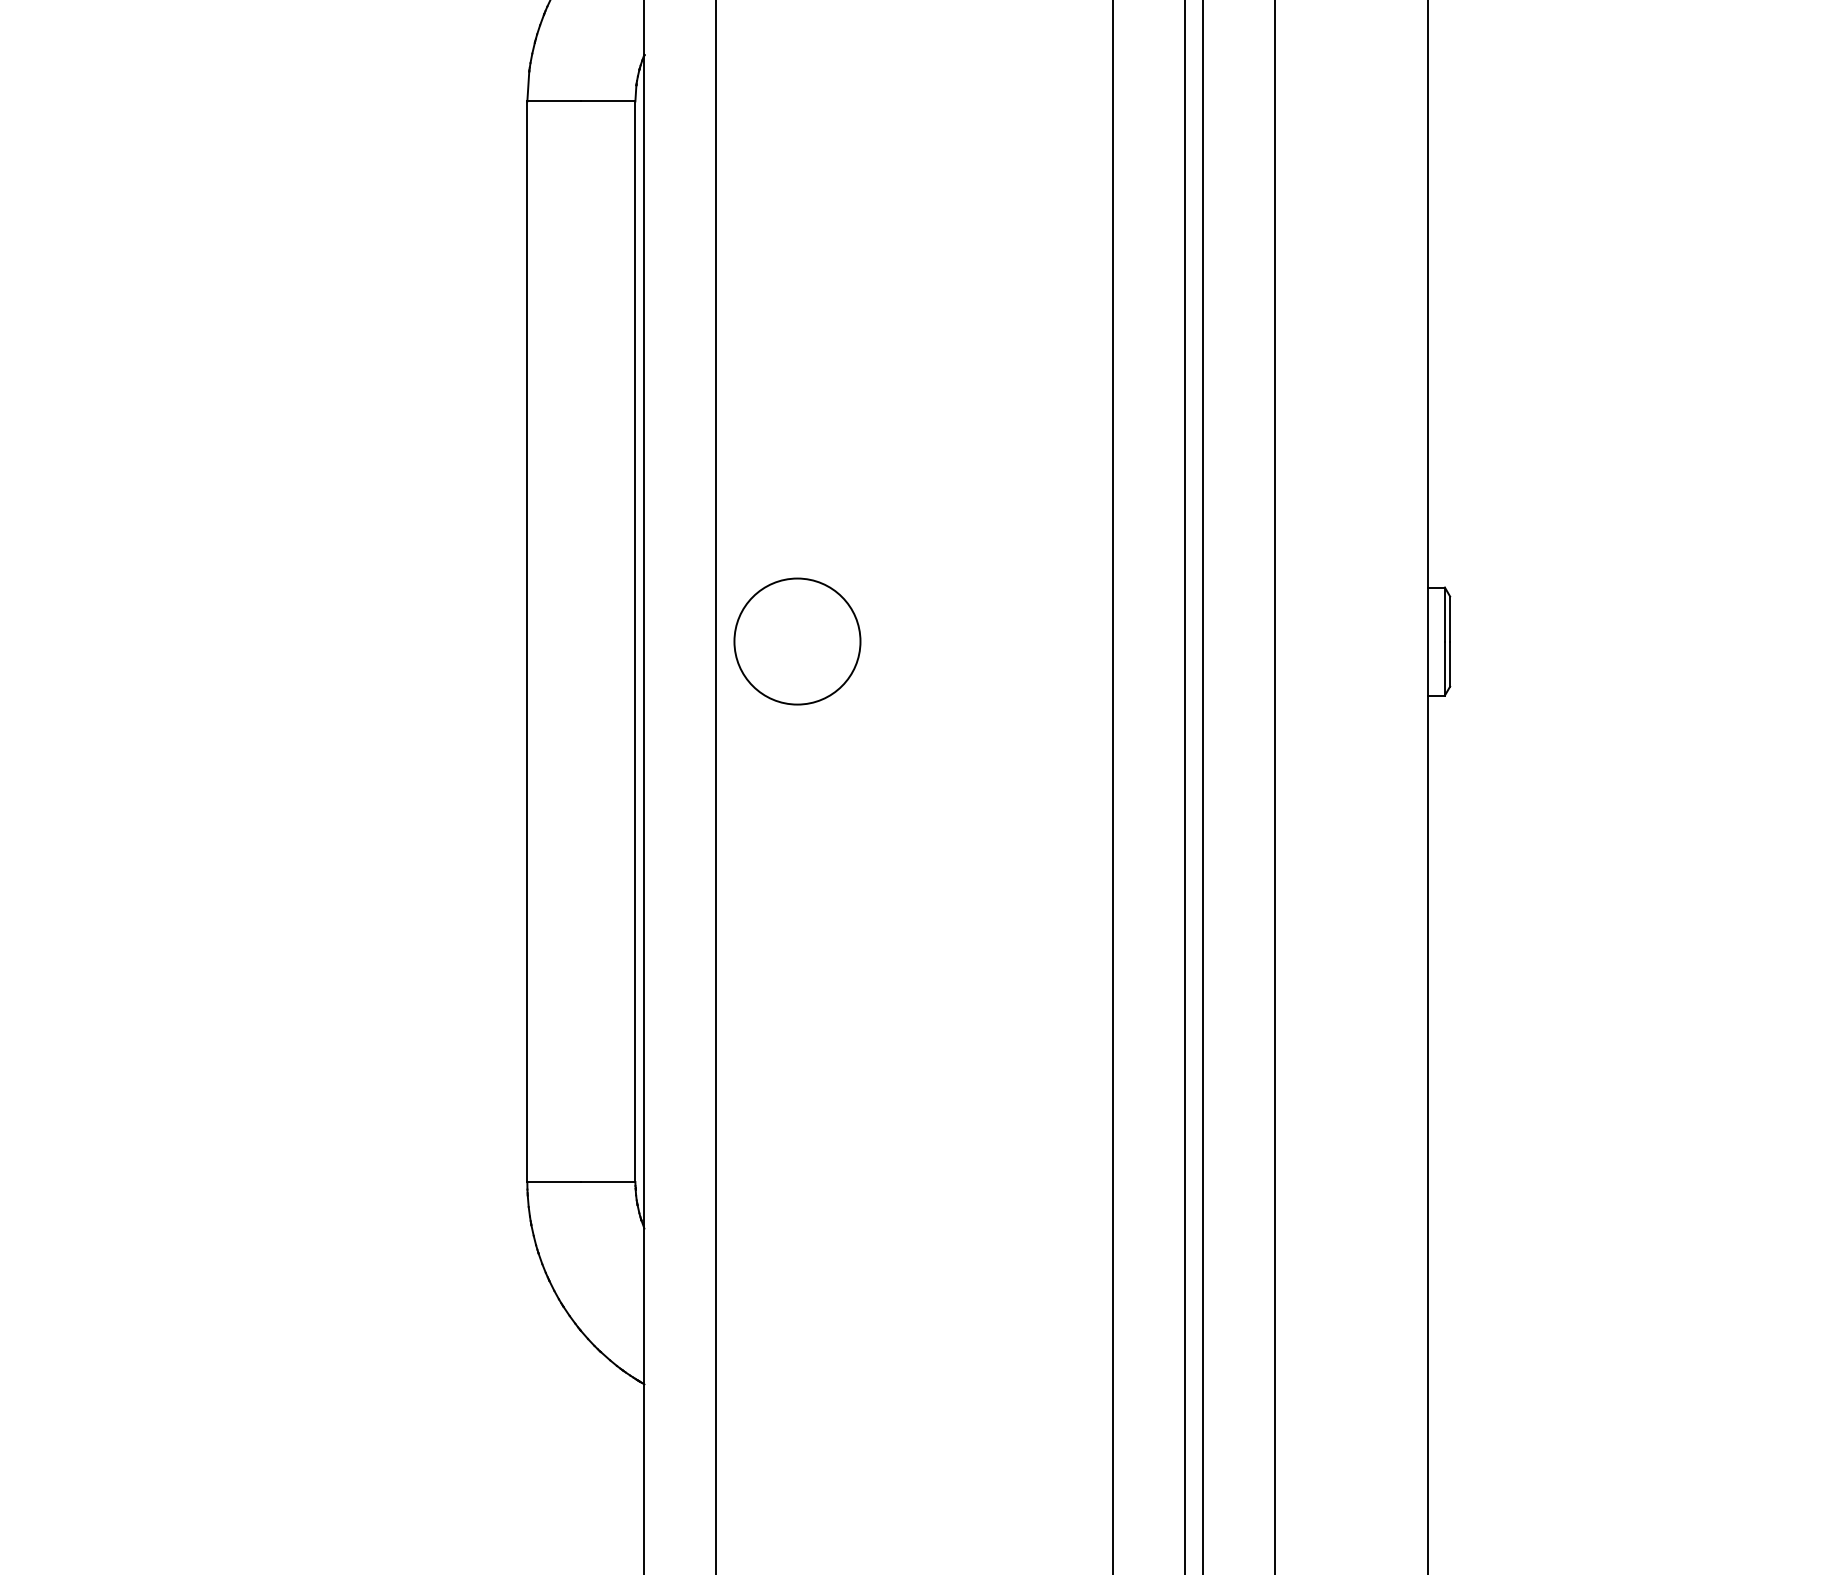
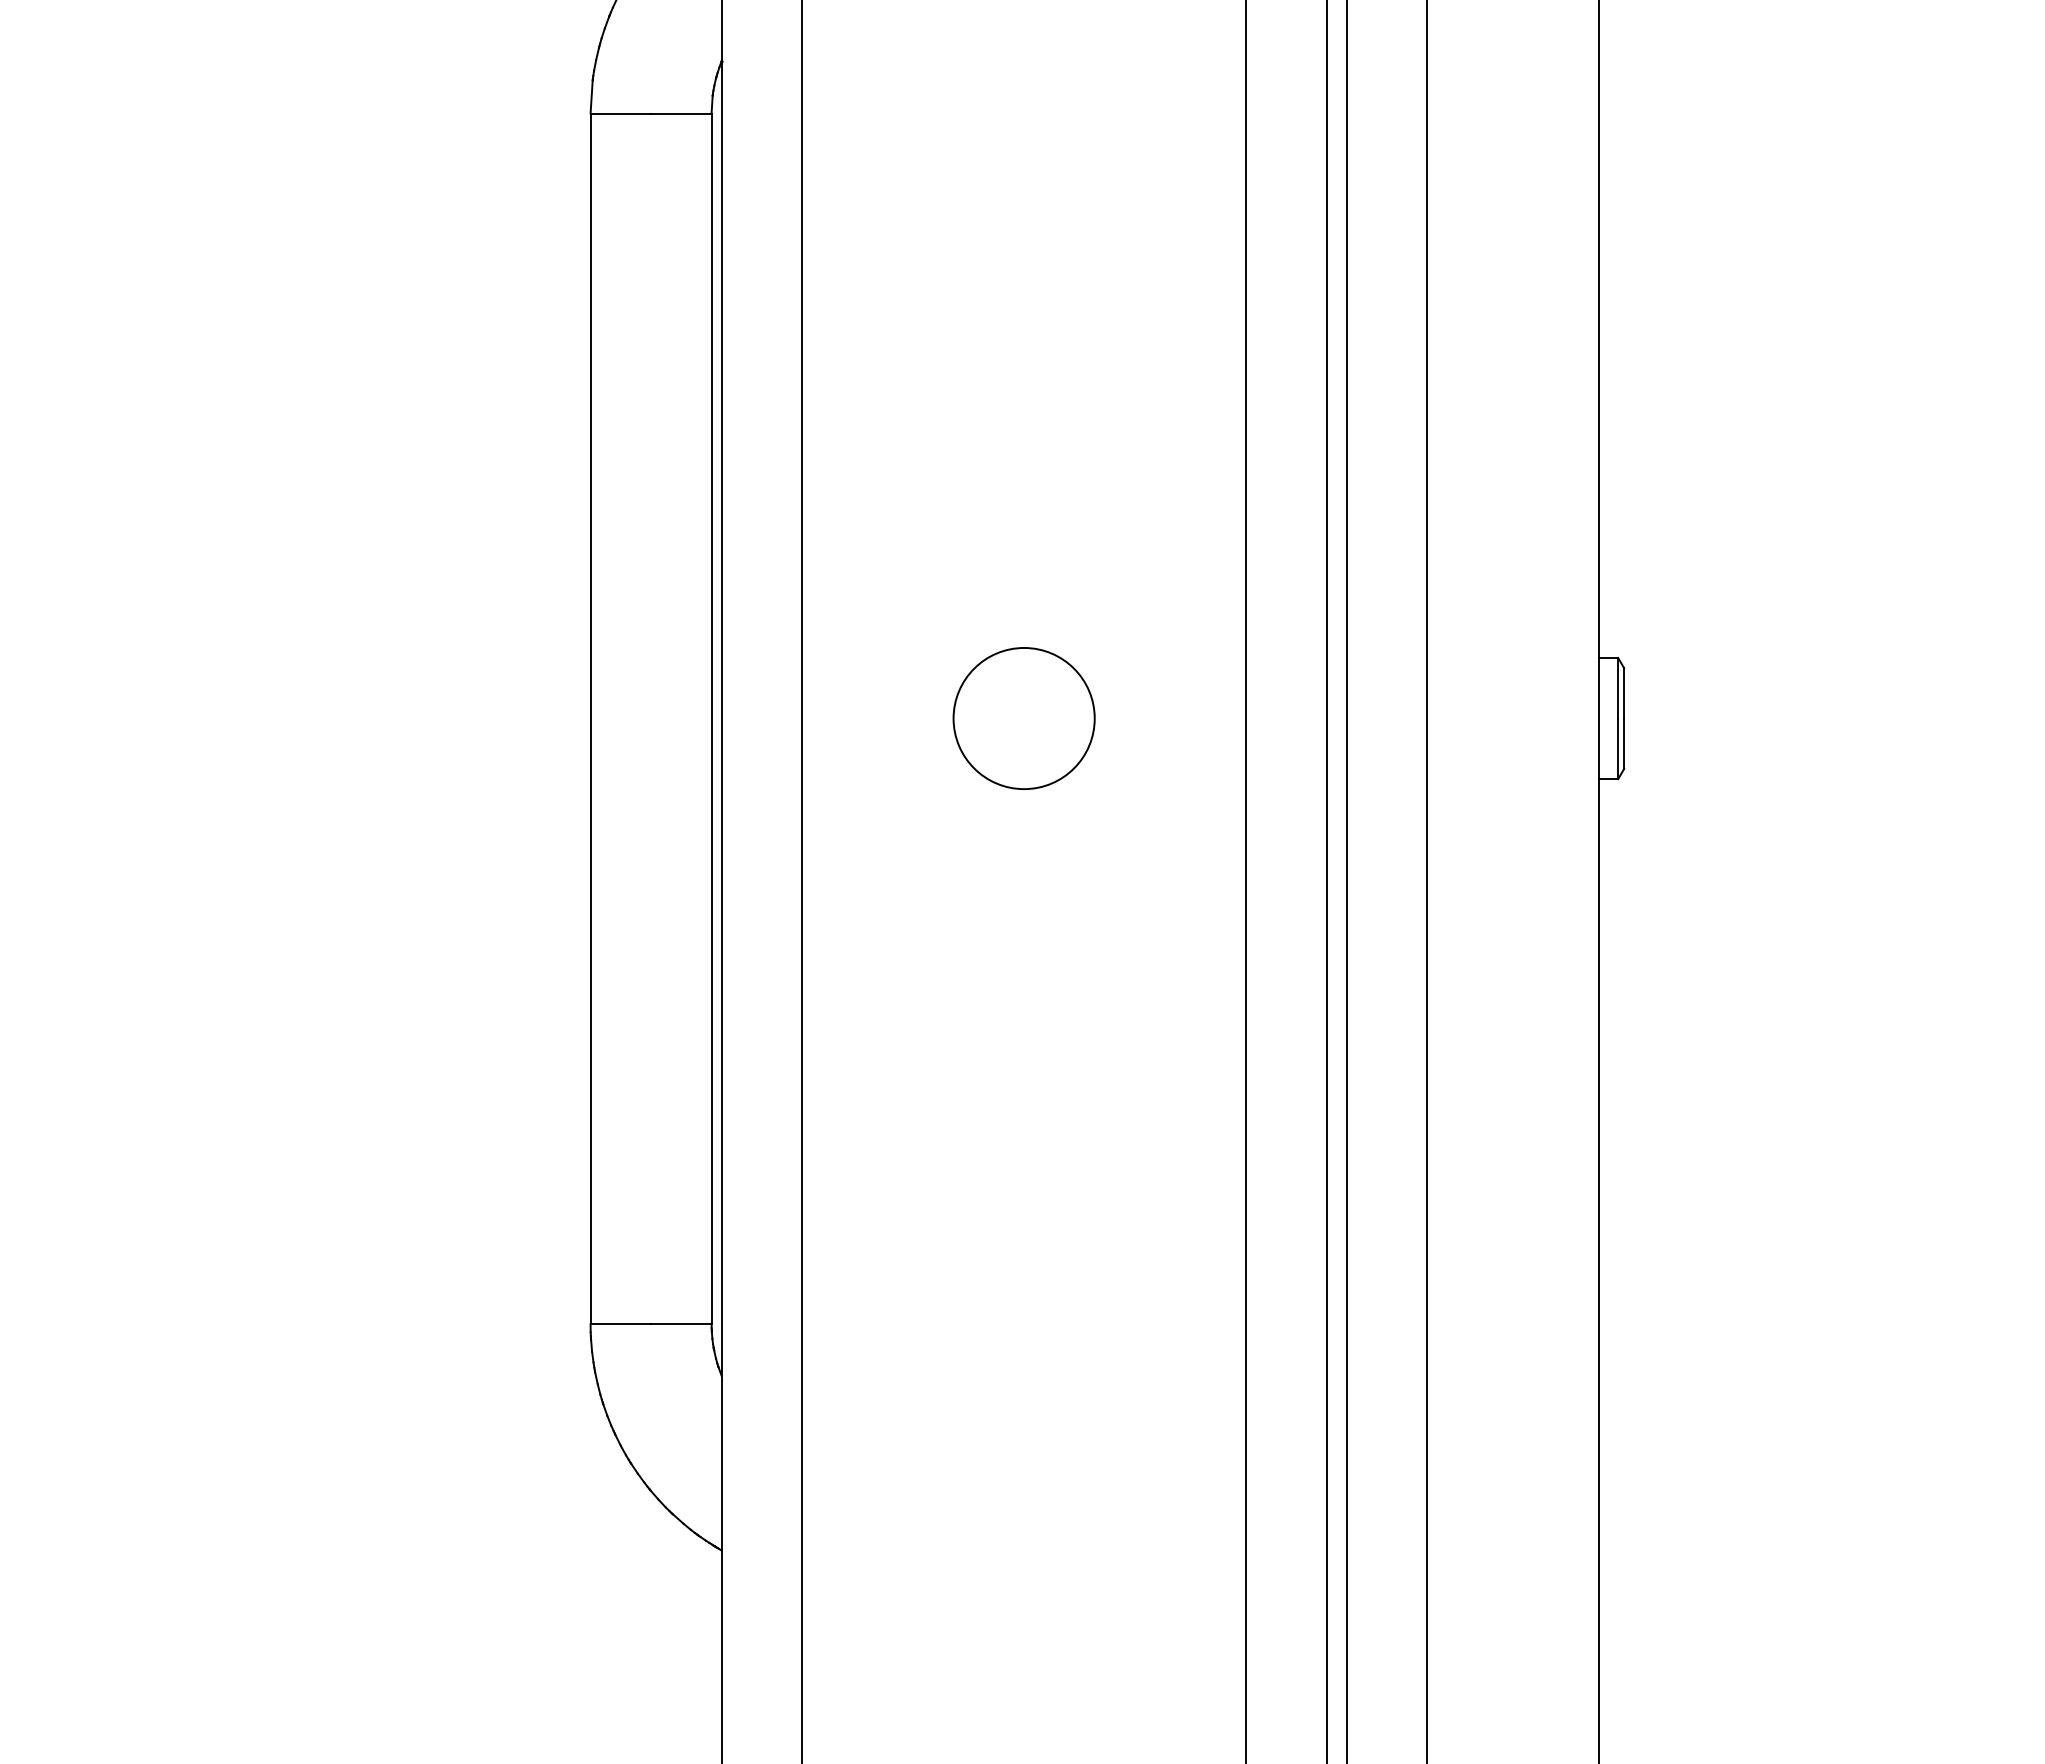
circle: (797, 641) -> (1024, 718), moved

